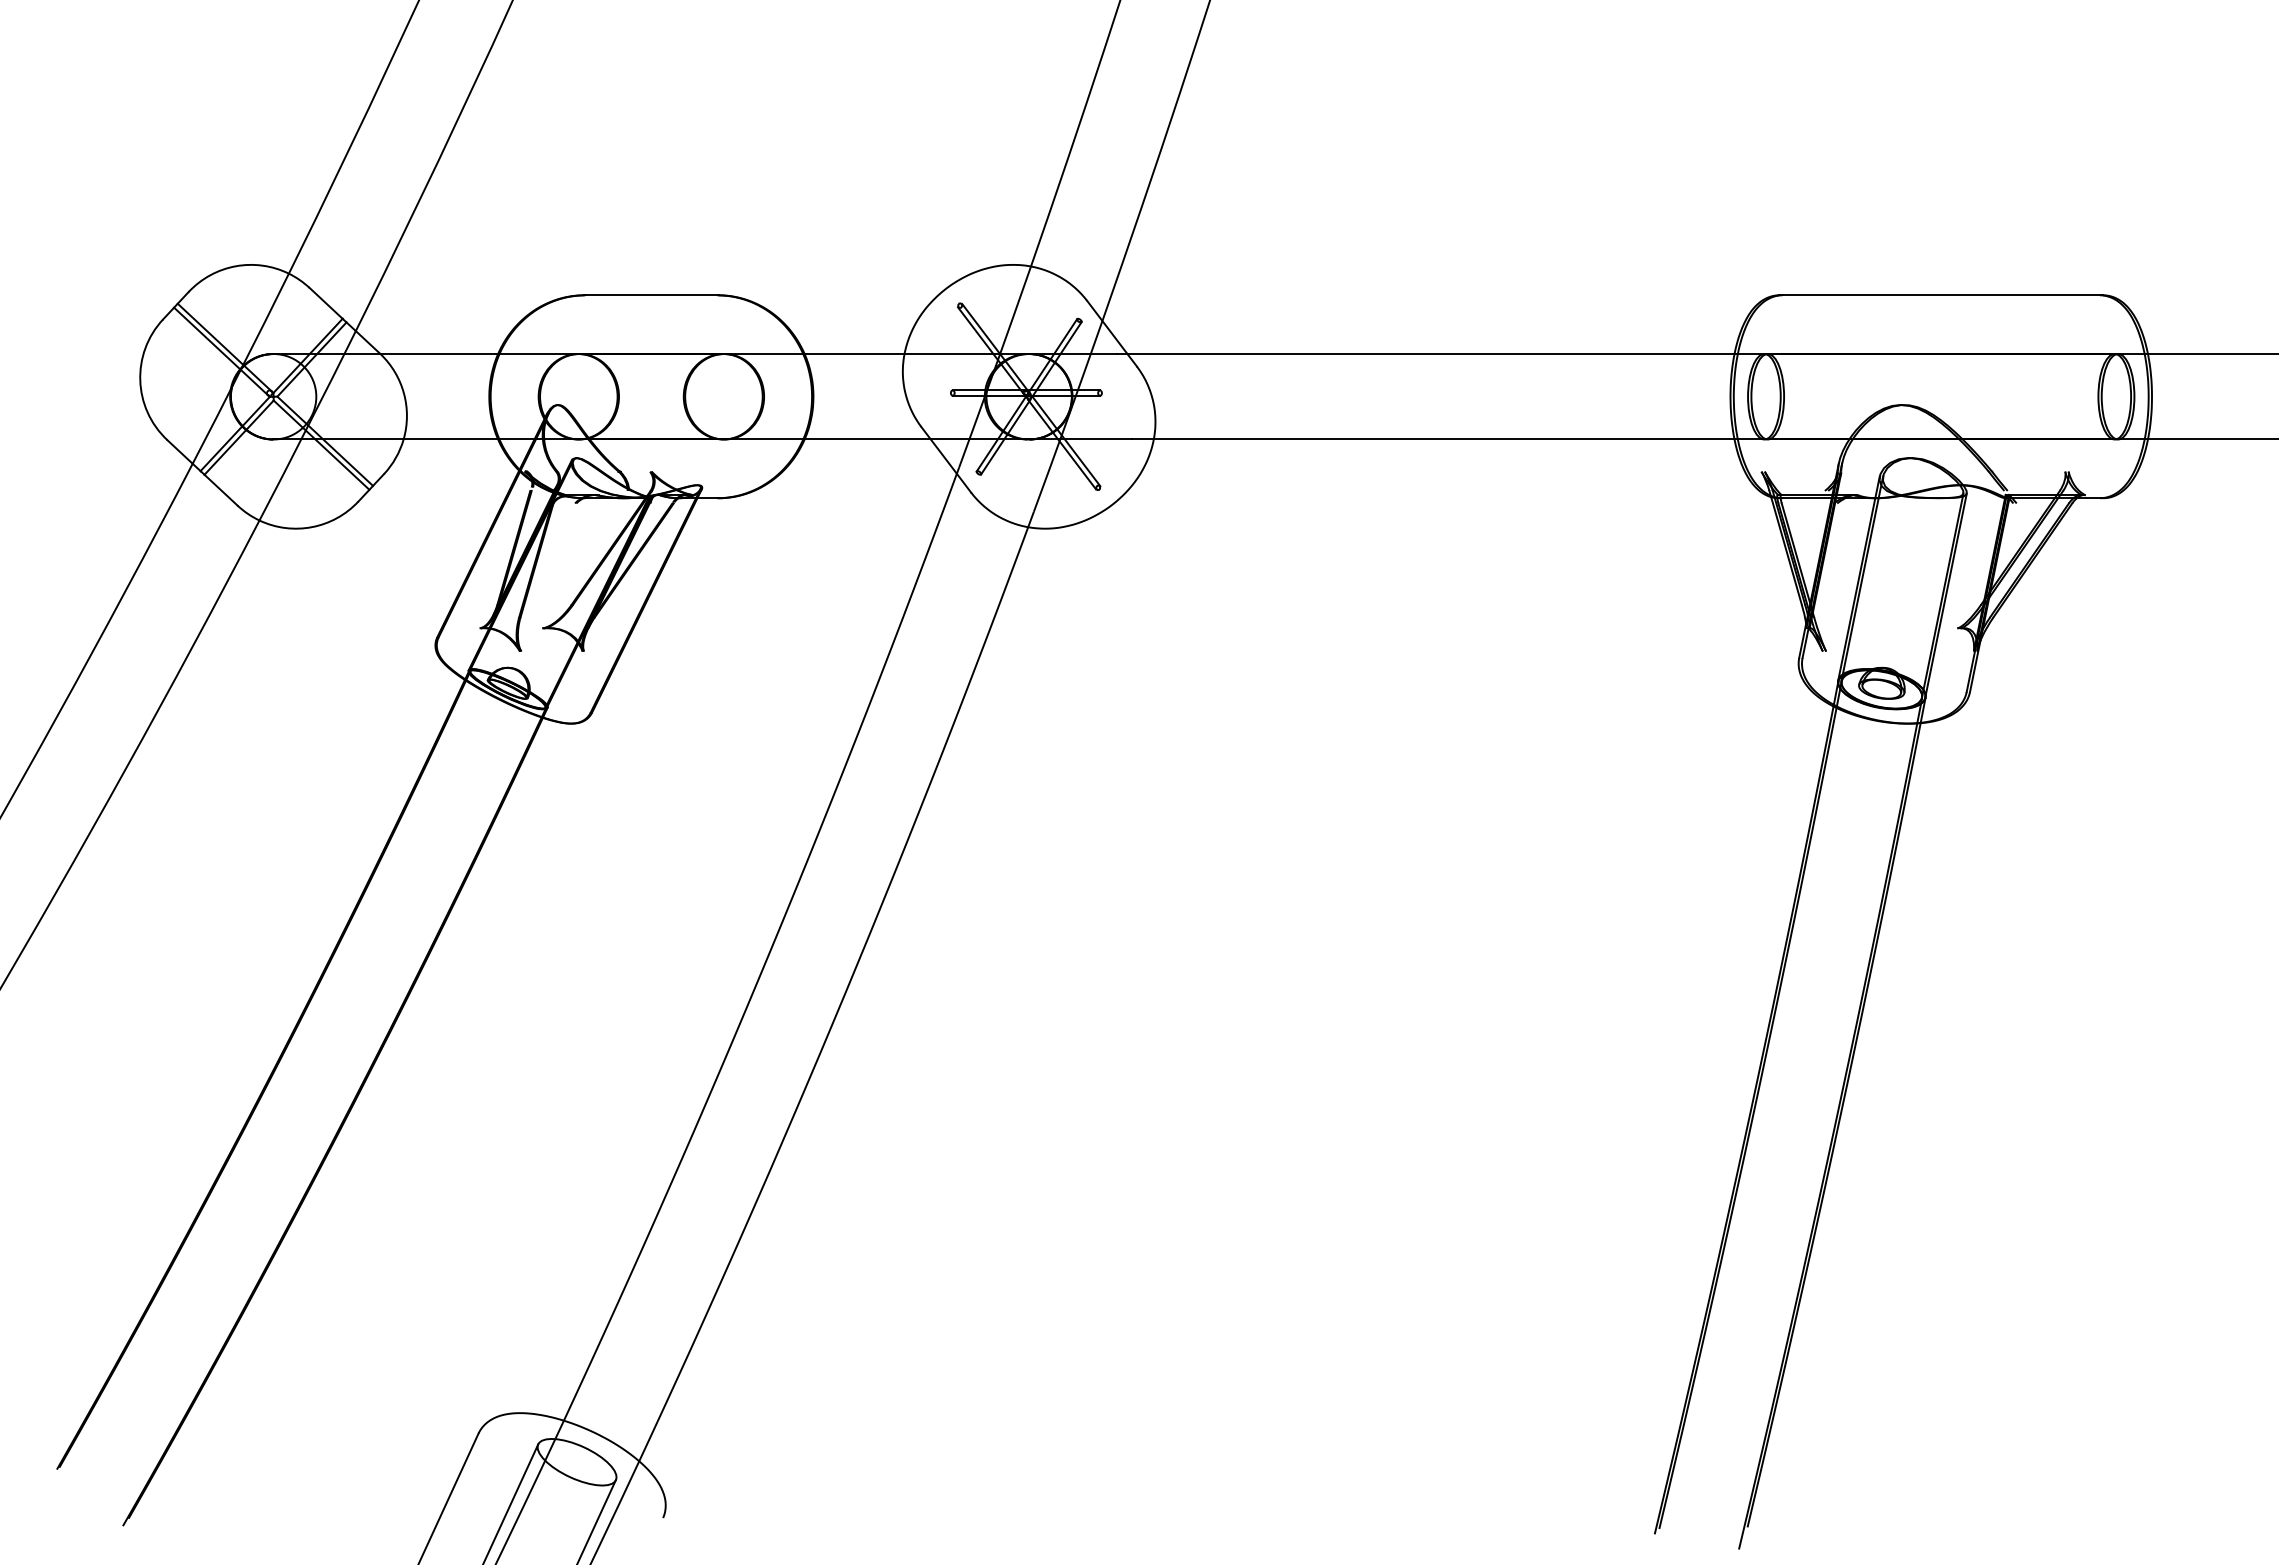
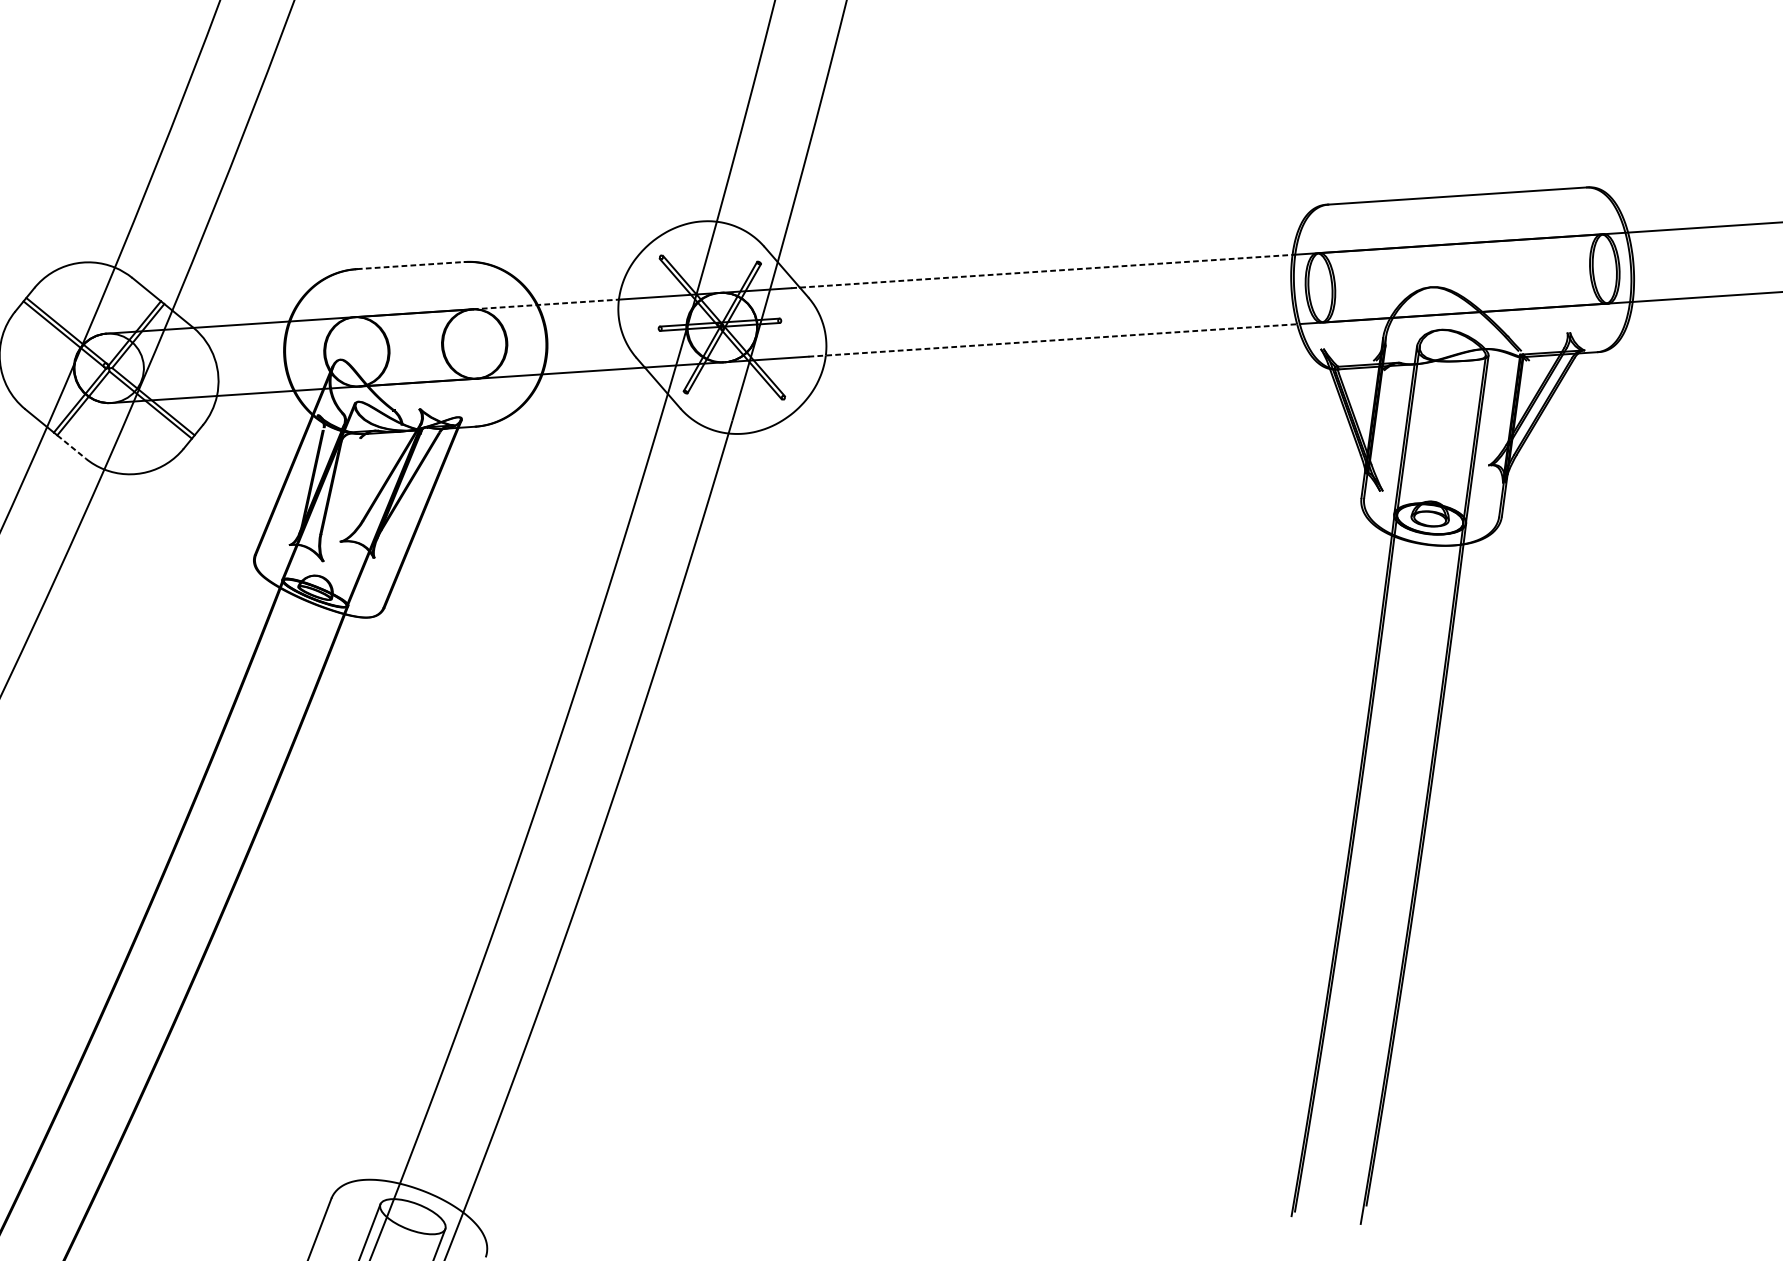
line: (652, 295) -> (411, 265), solid -> dashed
line: (814, 354) -> (545, 304), solid -> dashed
line: (1427, 354) -> (1043, 271), solid -> dashed
line: (1435, 439) -> (1054, 340), solid -> dashed
line: (221, 490) -> (71, 447), solid -> dashed

